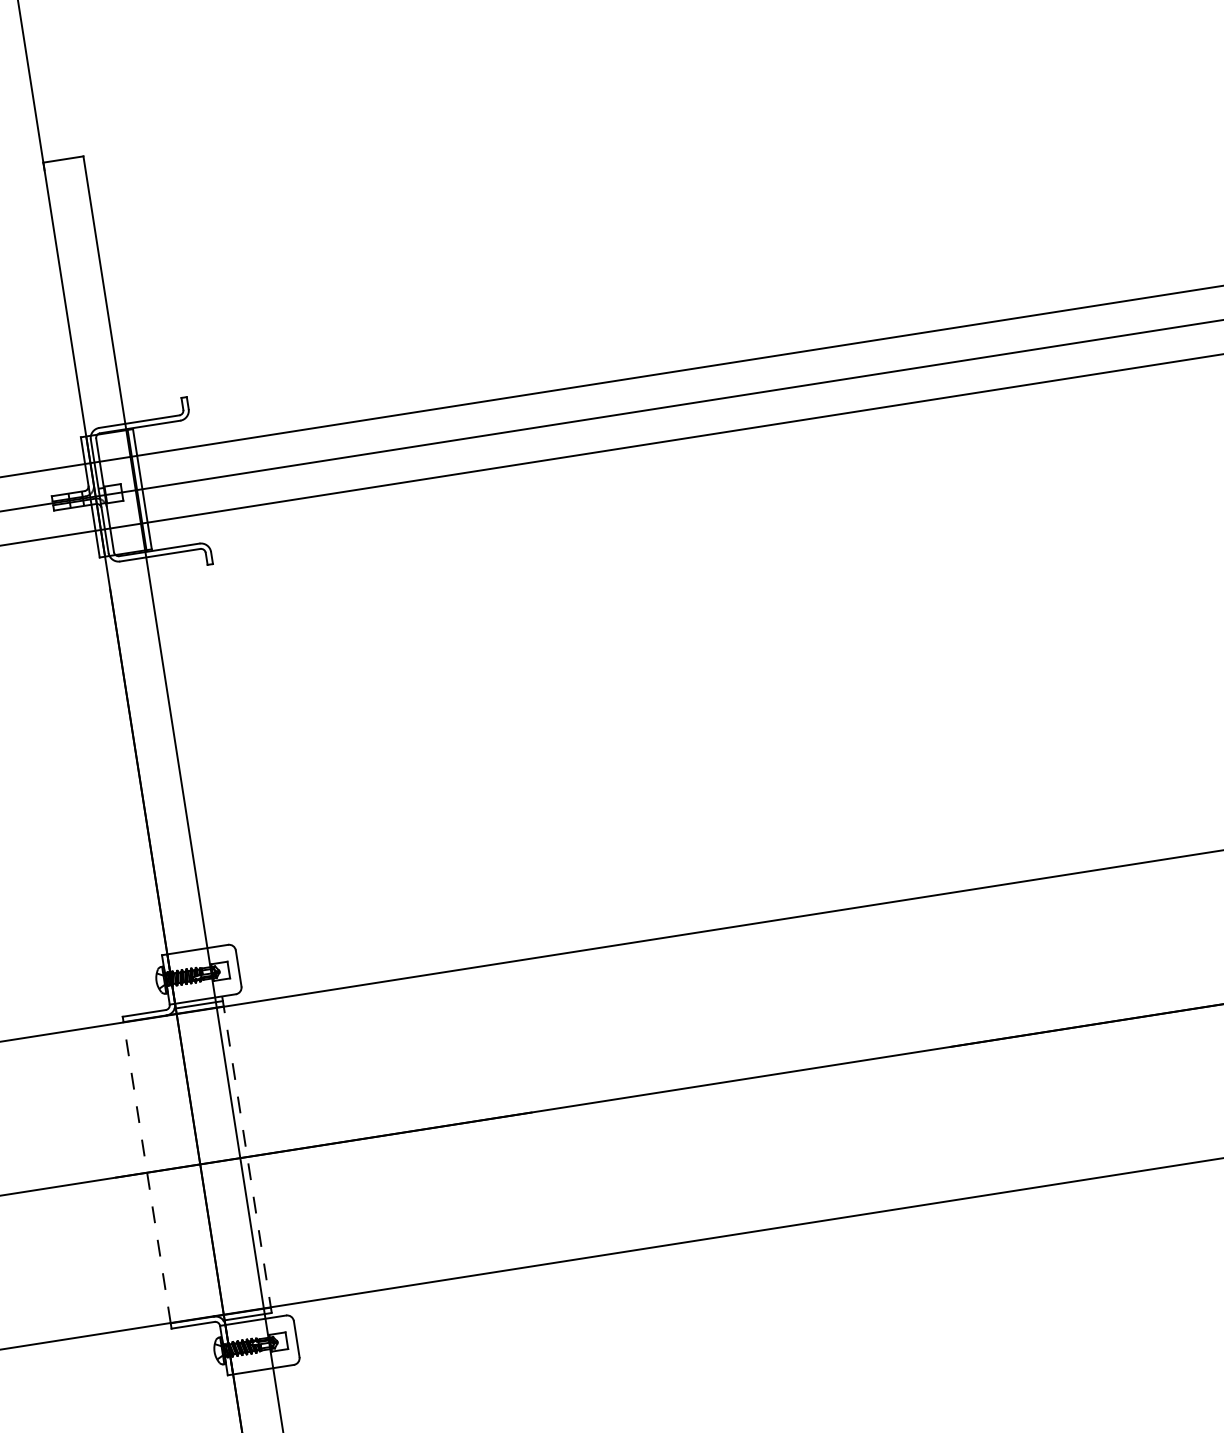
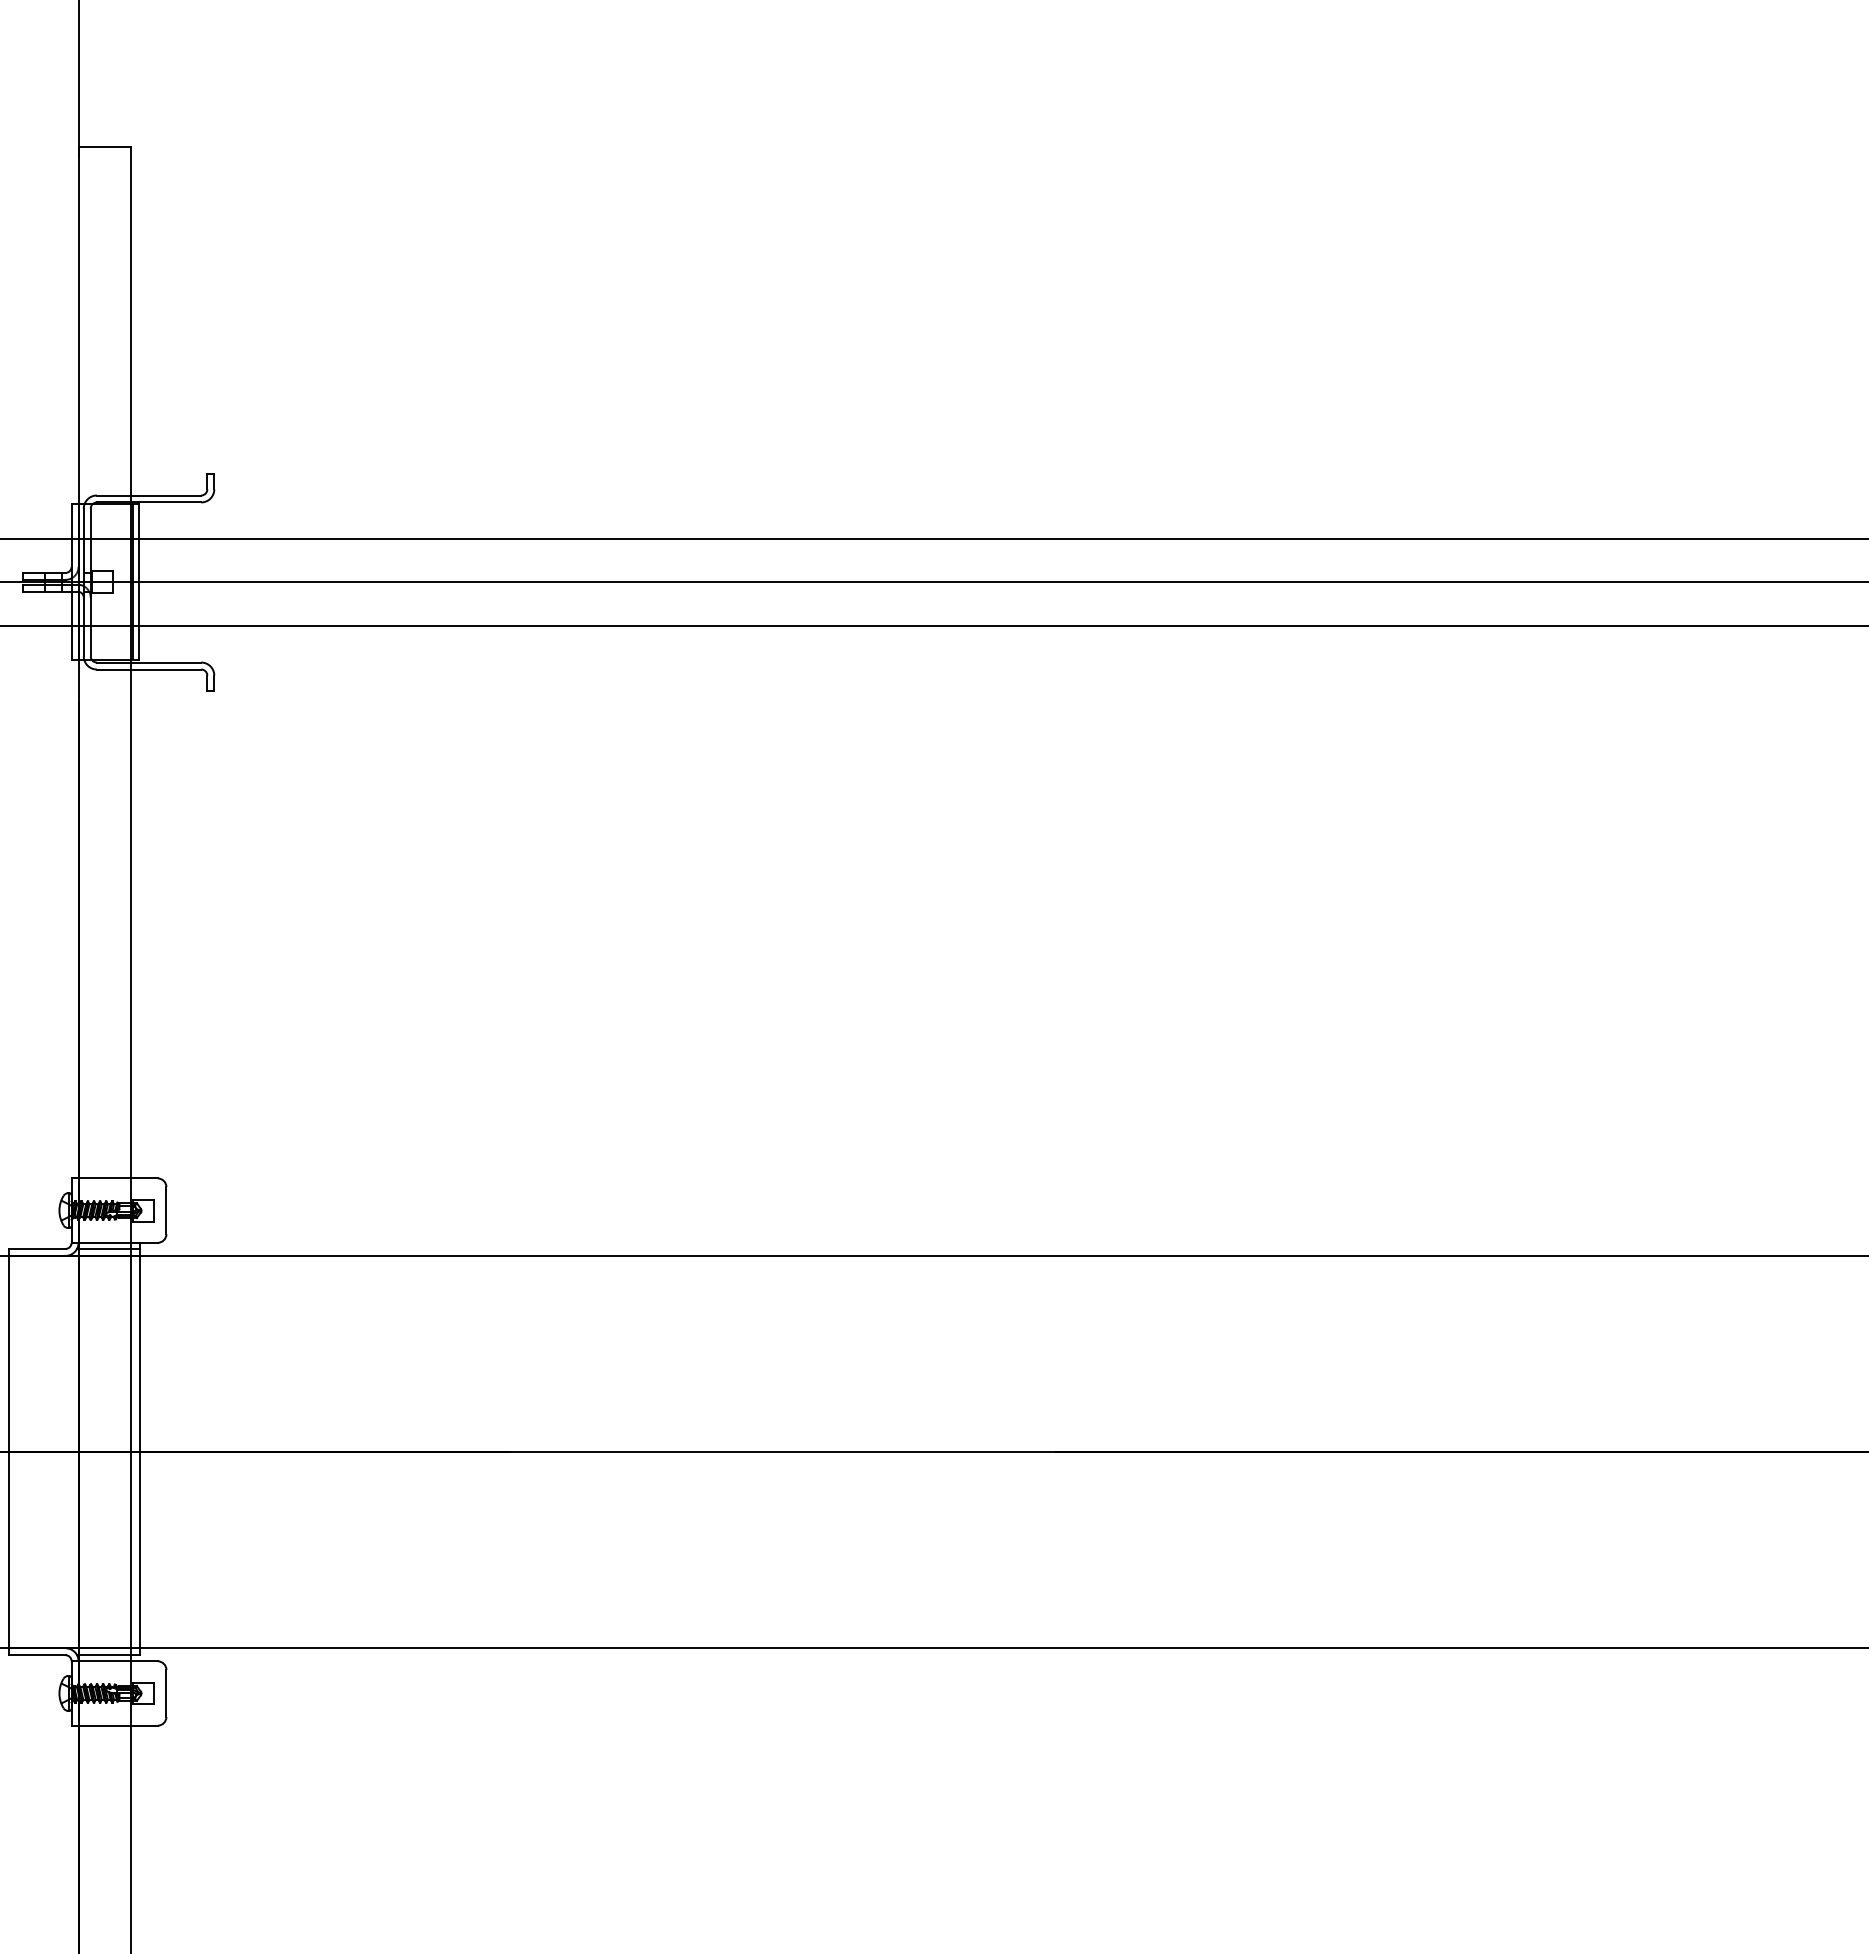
line: (246, 1155) -> (139, 1449), dashed -> solid
line: (147, 1172) -> (9, 1451), dashed -> solid

